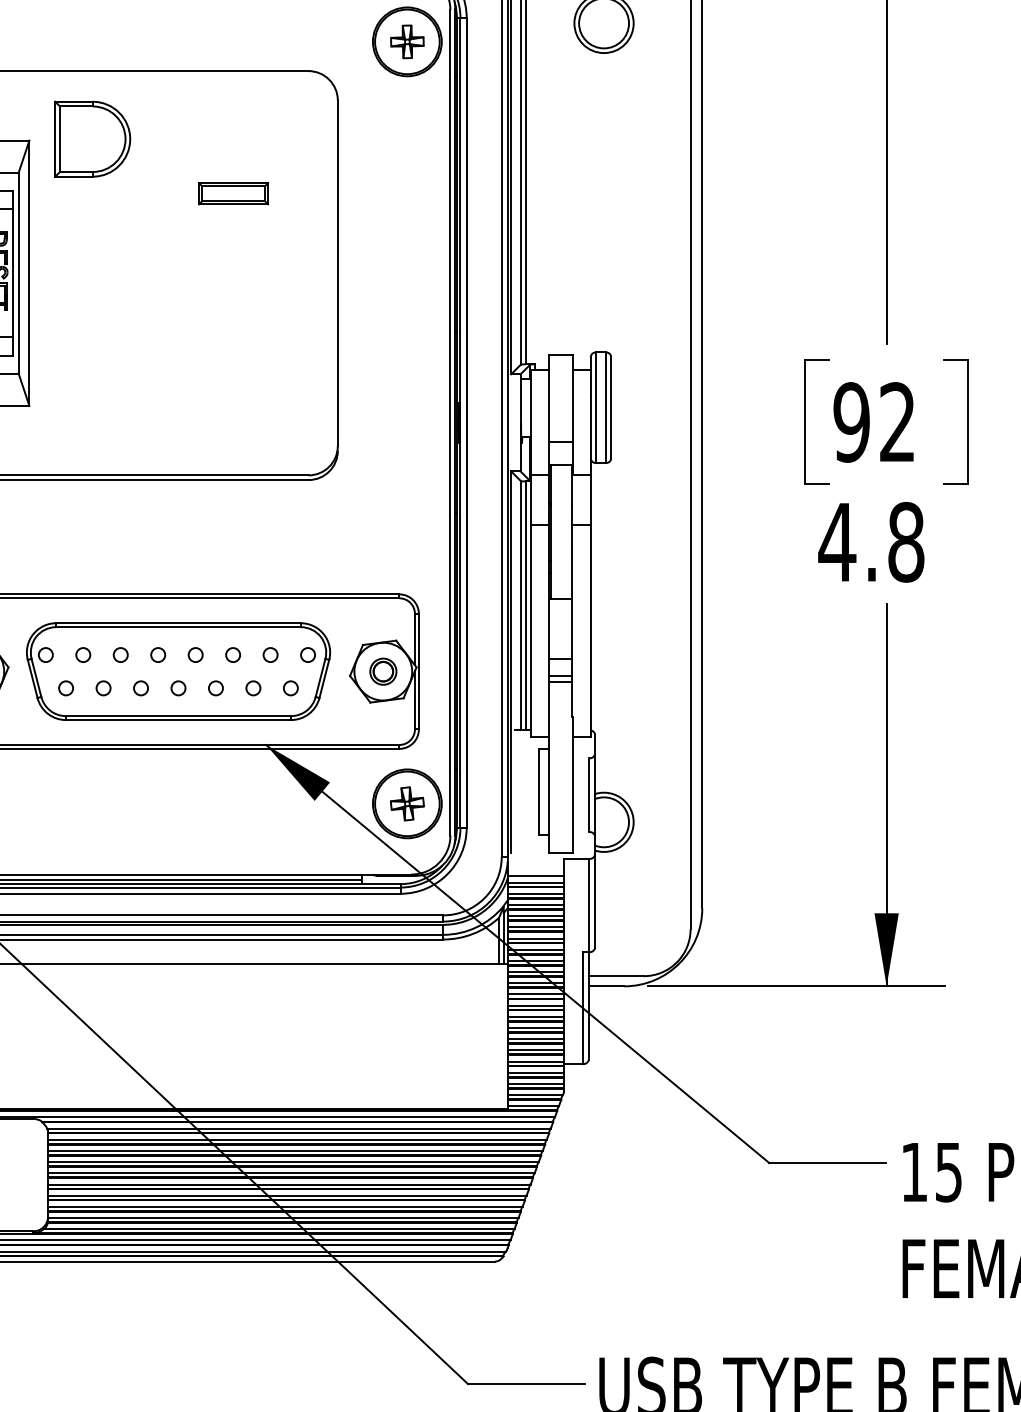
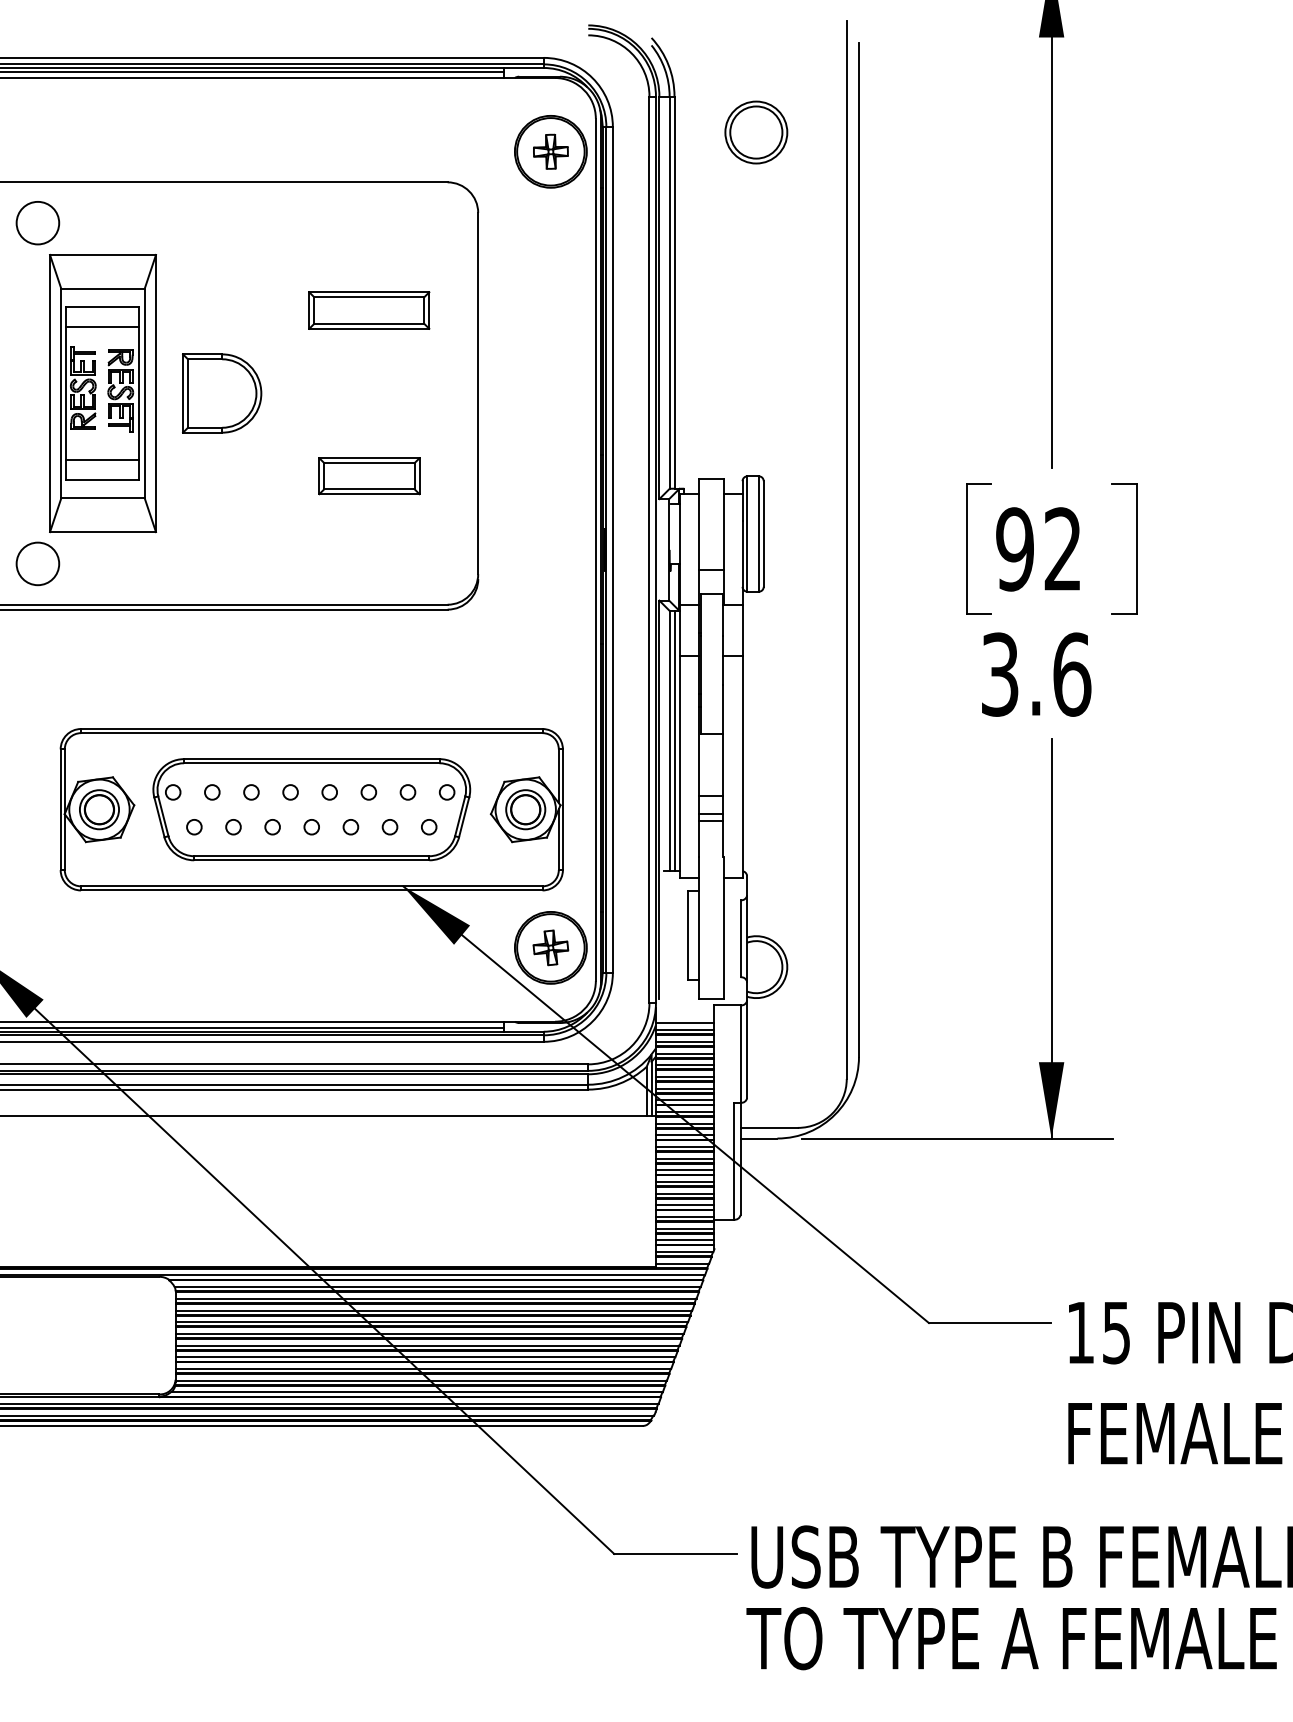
part: (93, 139) -> (222, 393), moved
part: (233, 193) -> (369, 310), size x1.67
part: (233, 352) -> (369, 476), added
text: (871, 542) -> (1035, 674), 4.8 -> 3.6
part: (383, 671) -> (525, 809), size x1.43

